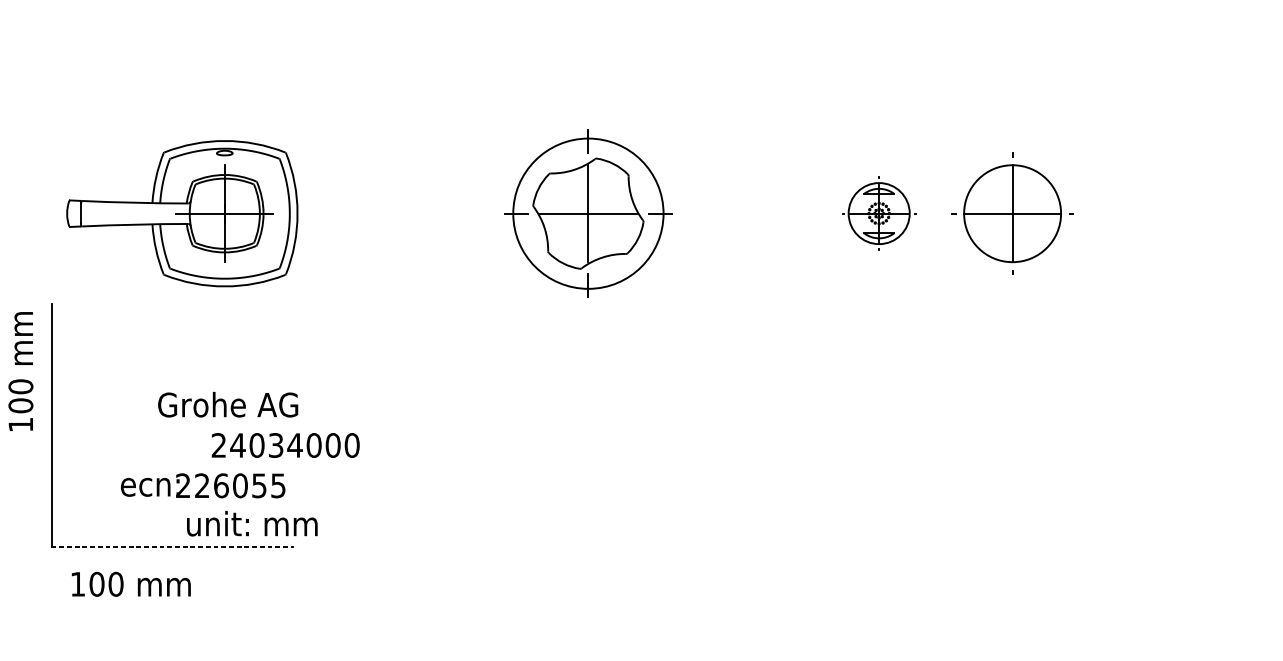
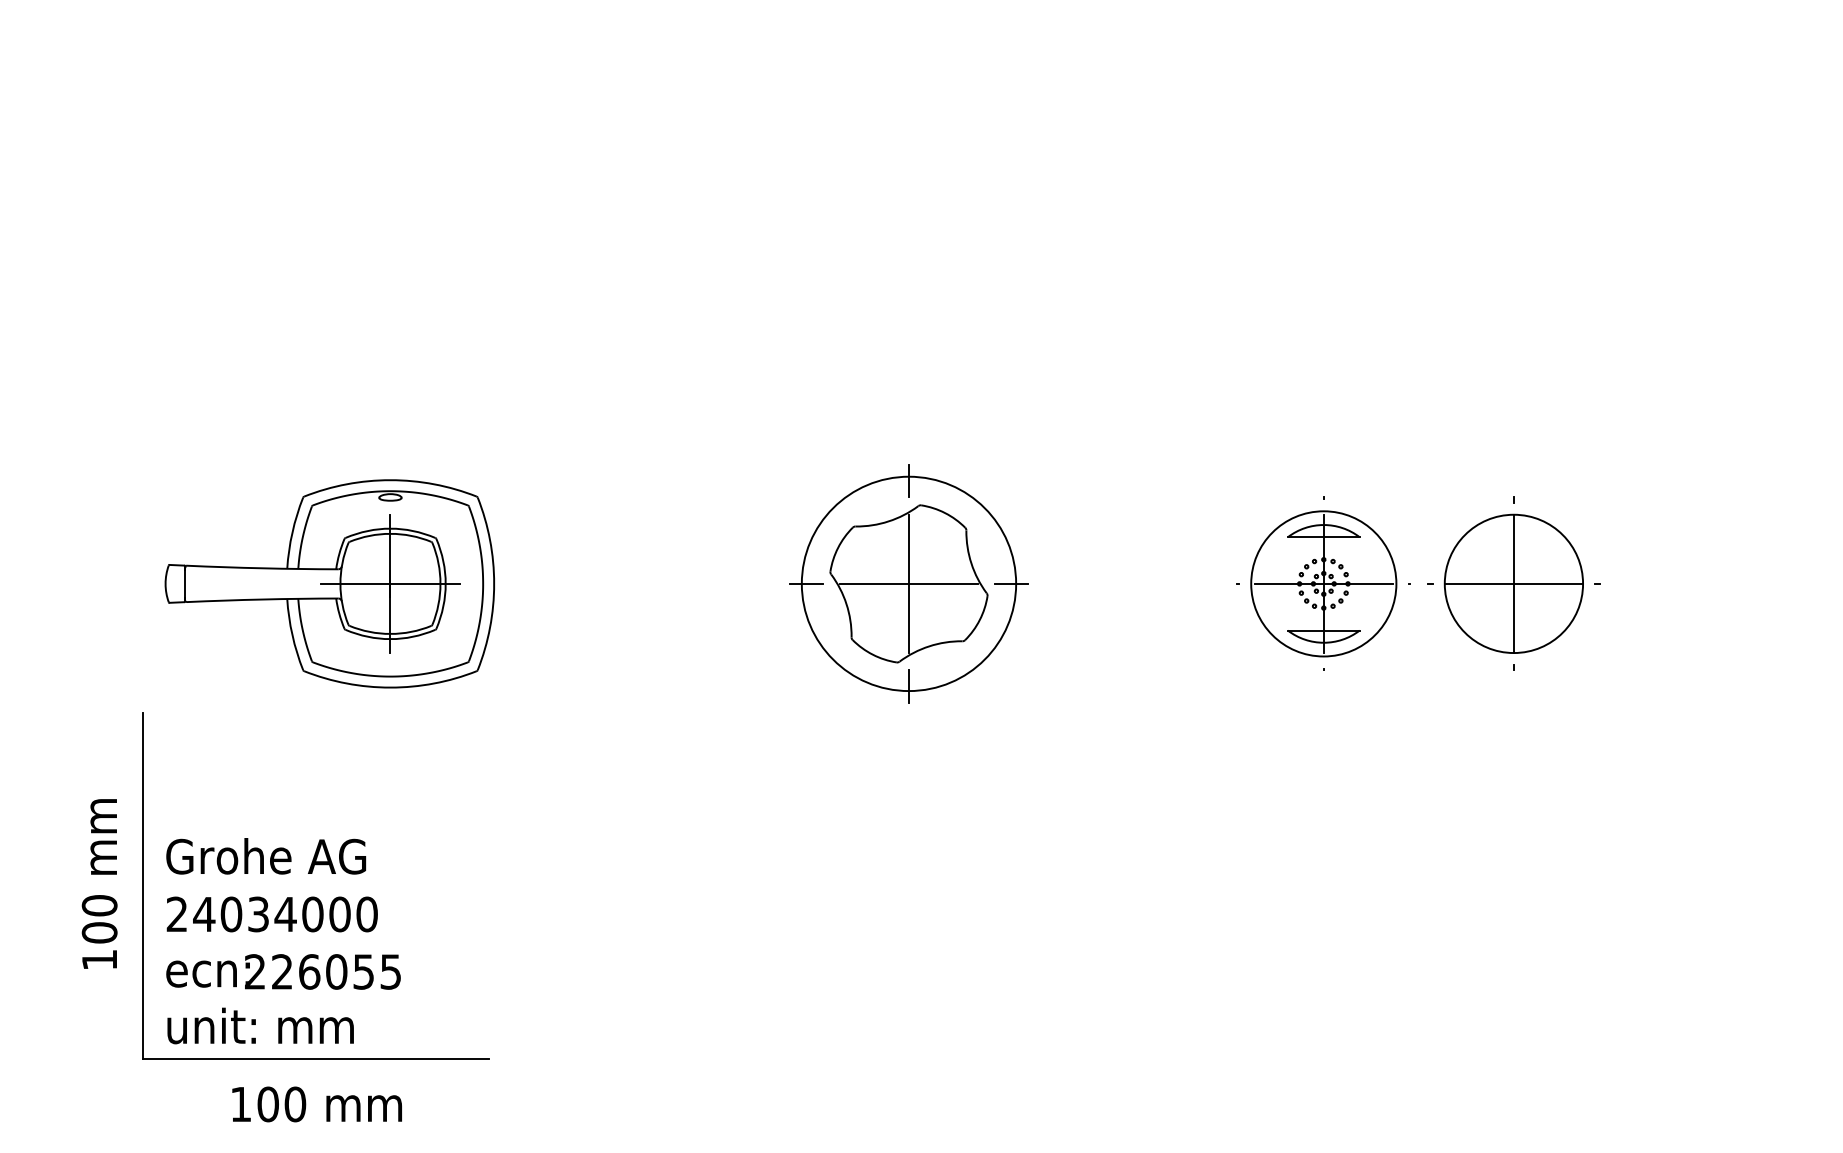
part: (879, 213) -> (1323, 583), size x1.67
text: (20, 371) -> (99, 883), moved
text: (228, 404) -> (266, 856), moved
text: (285, 445) -> (271, 914), moved
text: (203, 485) -> (283, 971), moved
text: (252, 523) -> (260, 1025), moved
line: (172, 546) -> (316, 1058), dashed -> solid
text: (130, 584) -> (316, 1104), moved

